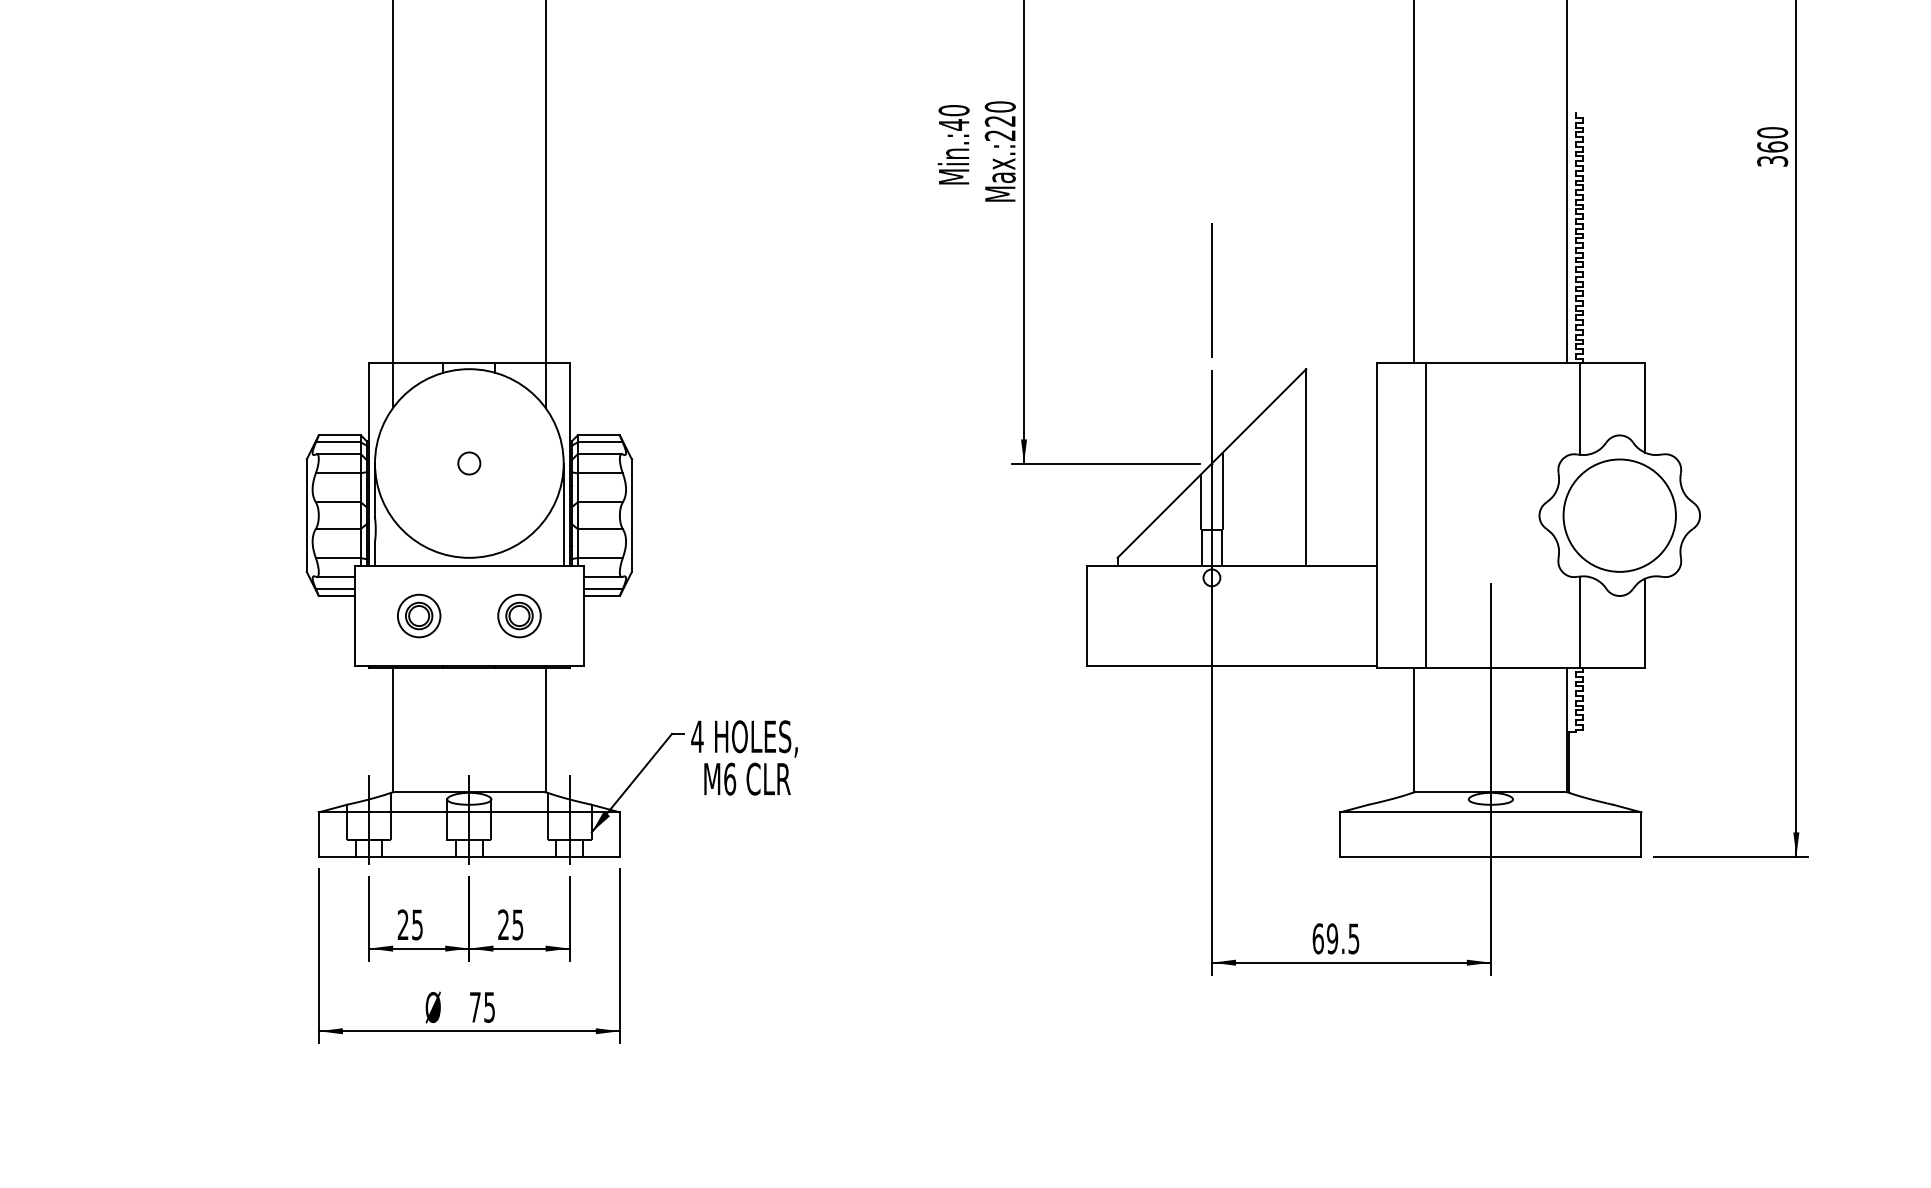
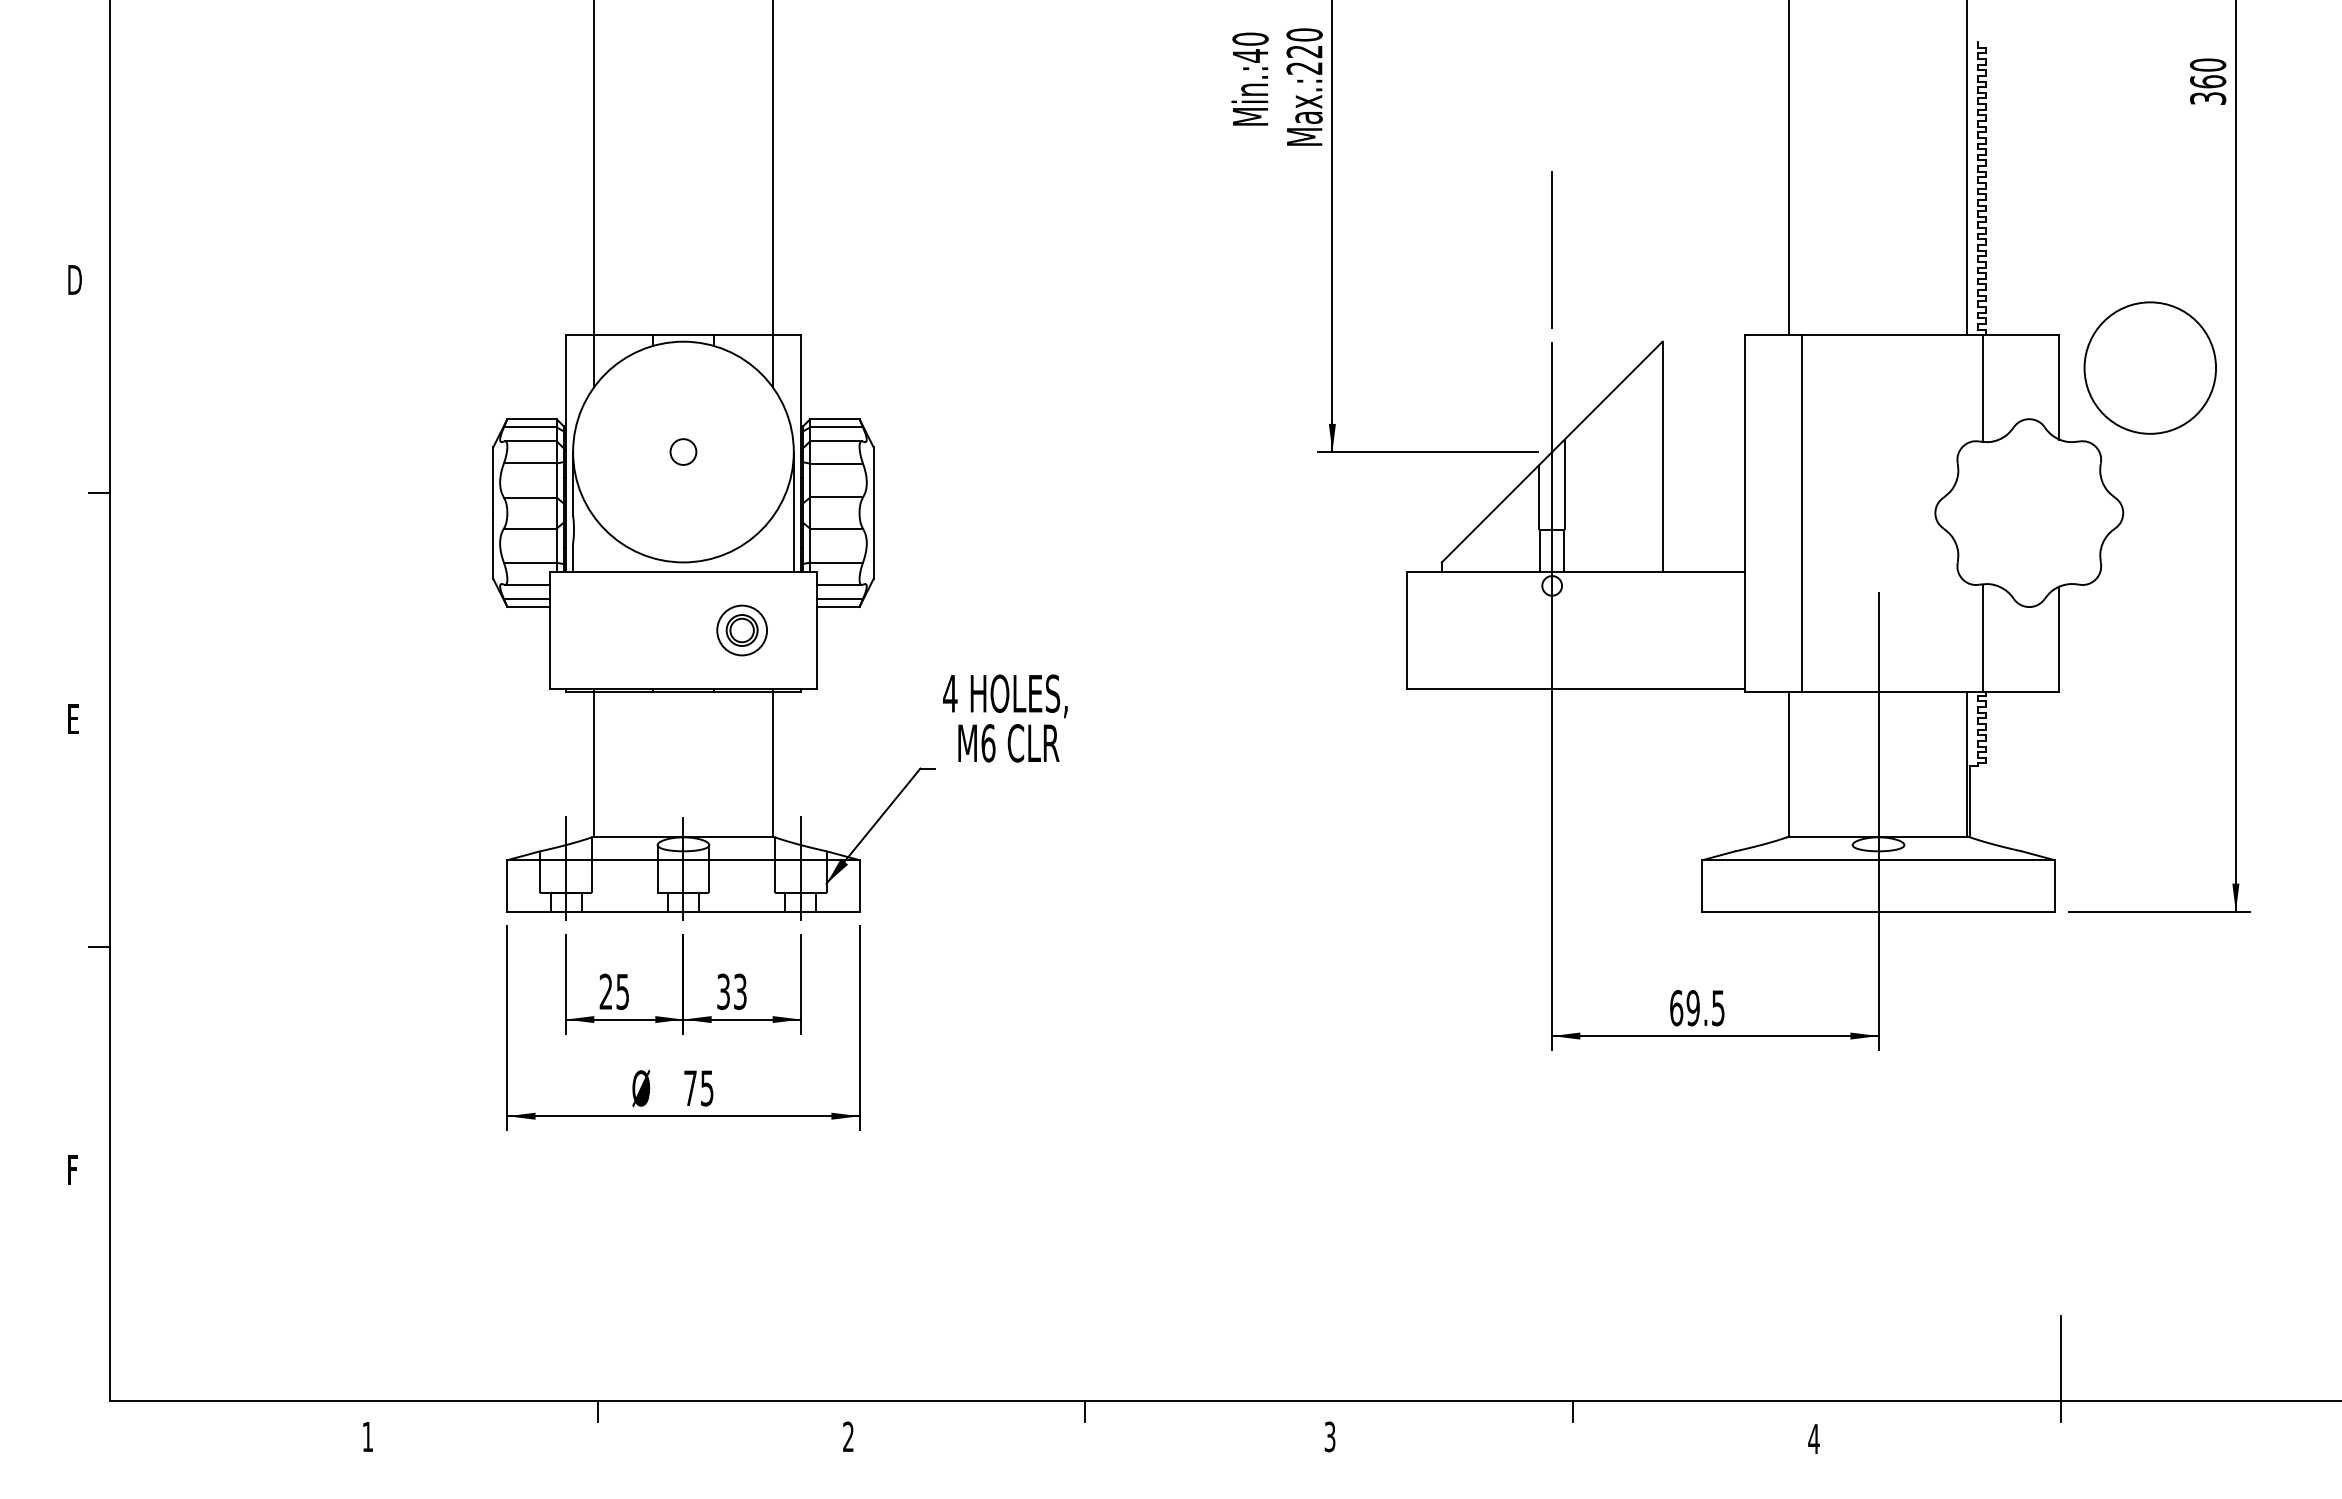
circle: (1619, 515) -> (2149, 367), moved
part: (418, 616) -> (624, 630), removed
text: (744, 757) -> (1005, 718), moved
text: (510, 924) -> (731, 991), 25 -> 33

